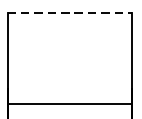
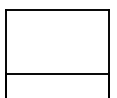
line: (71, 12) -> (58, 10), dashed -> solid
line: (69, 103) -> (57, 73), moved

